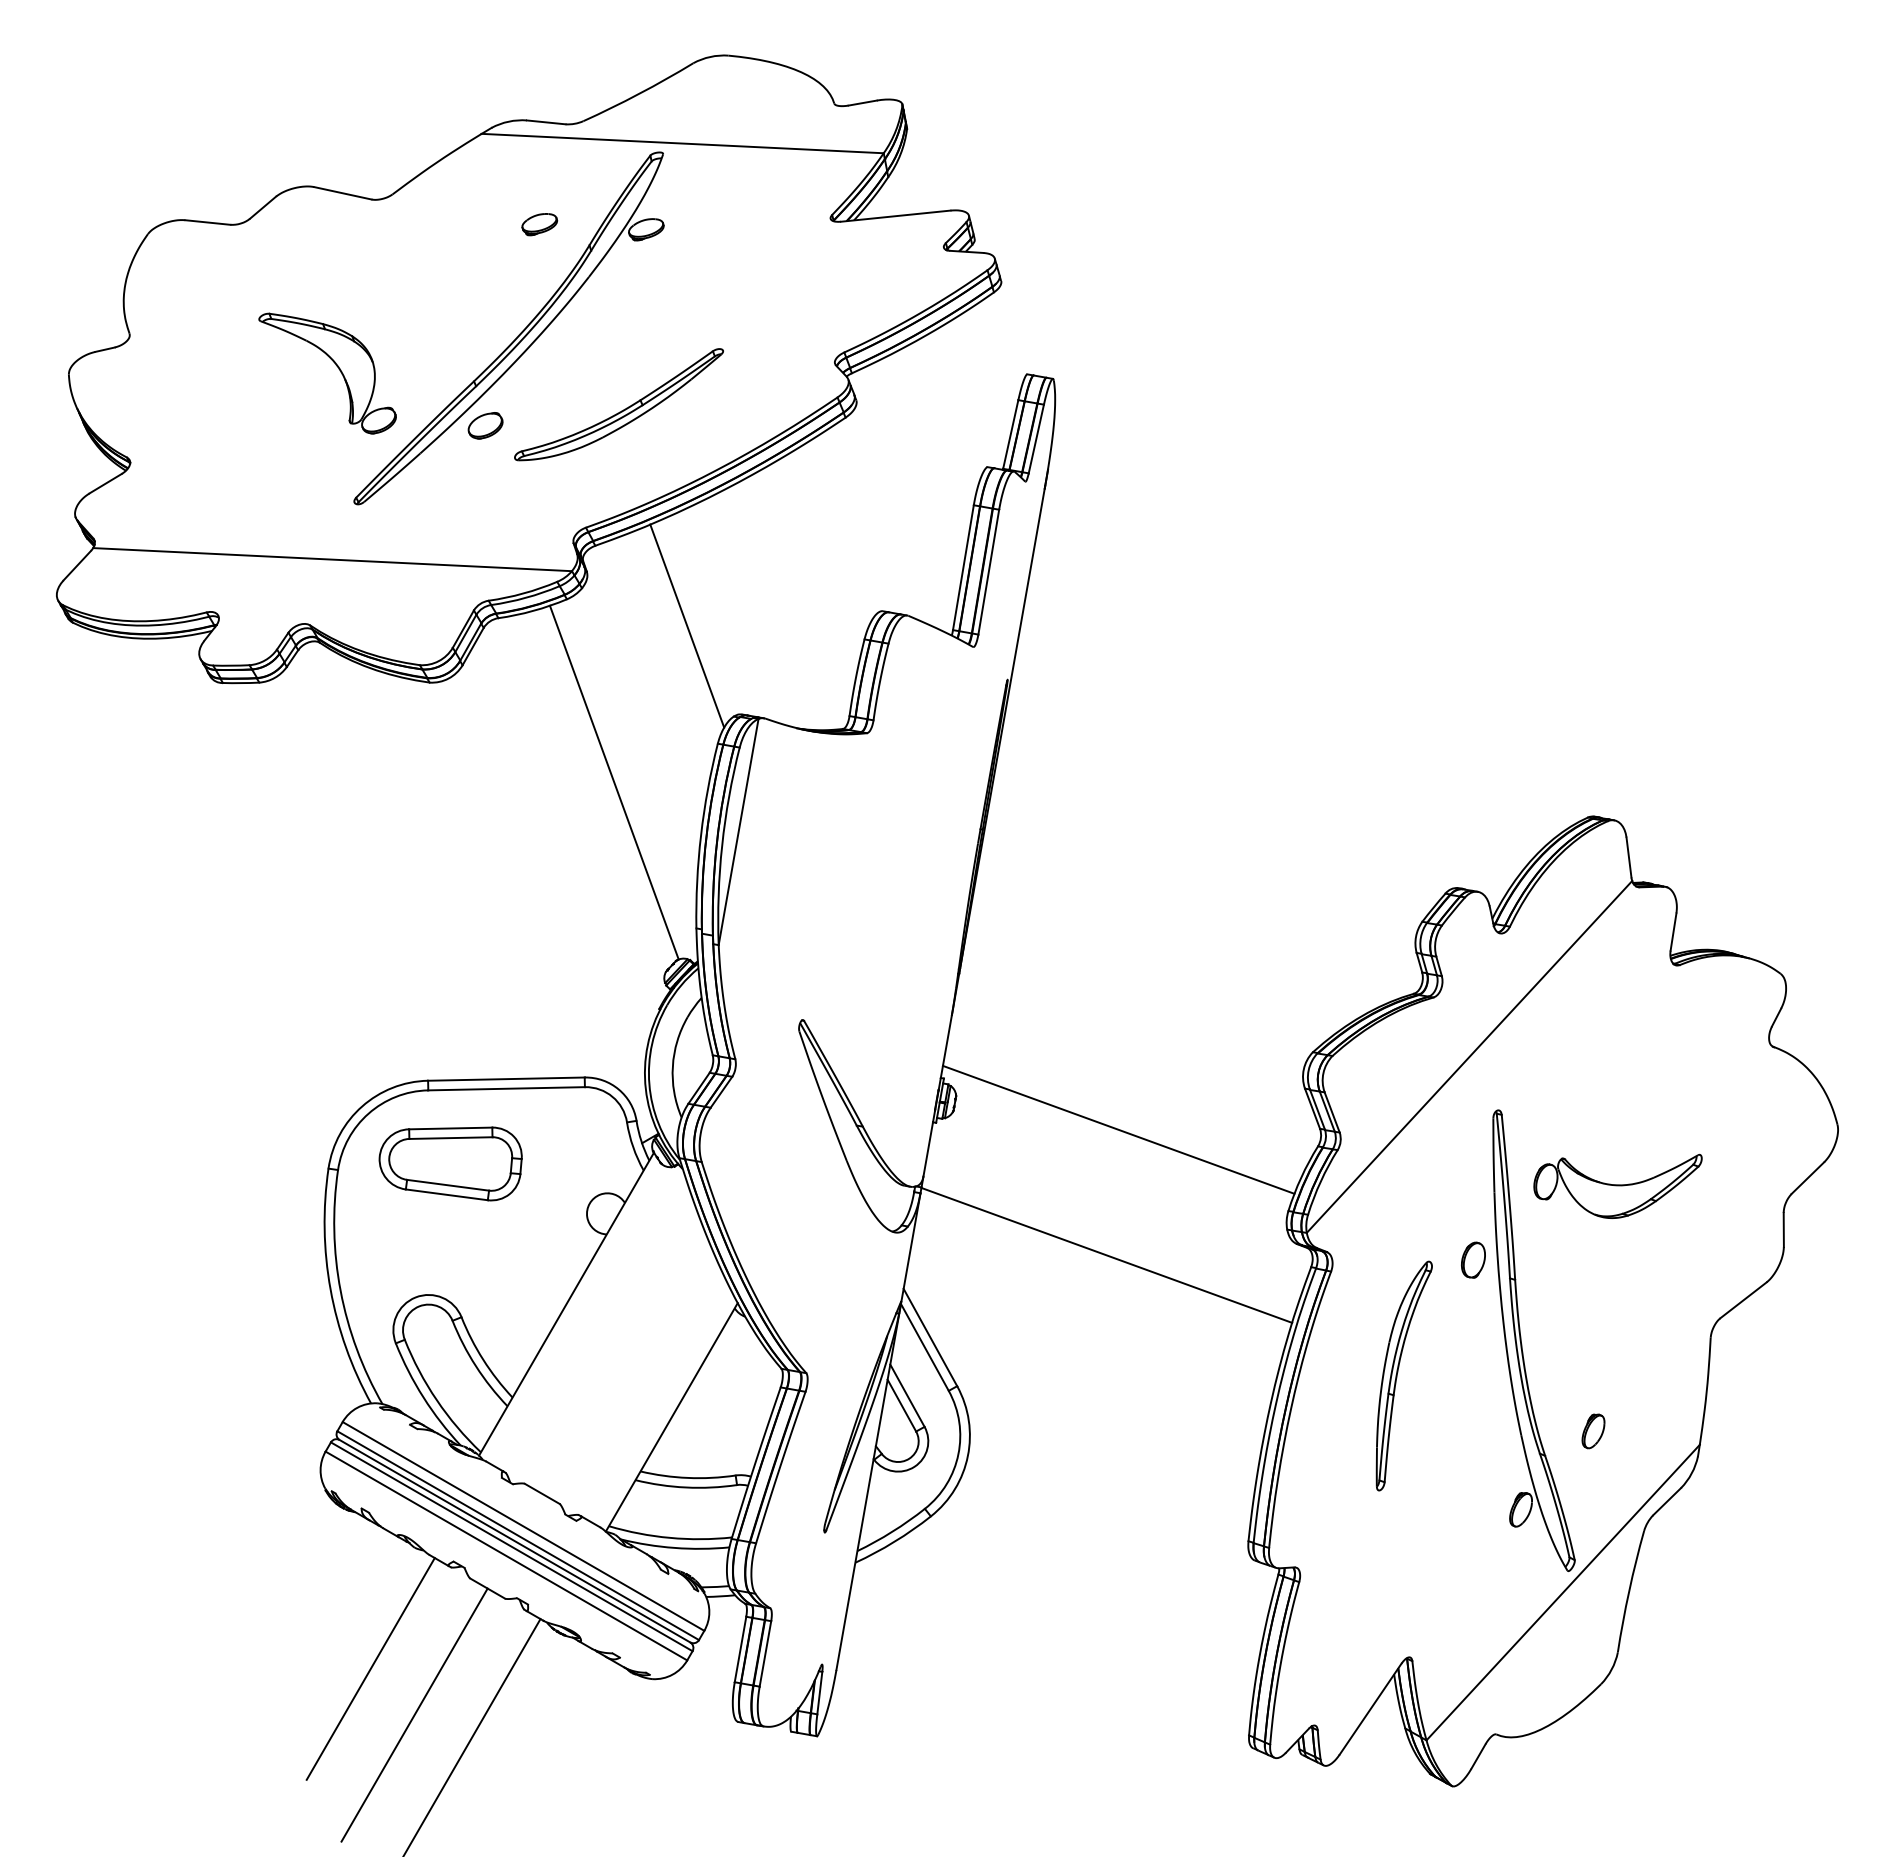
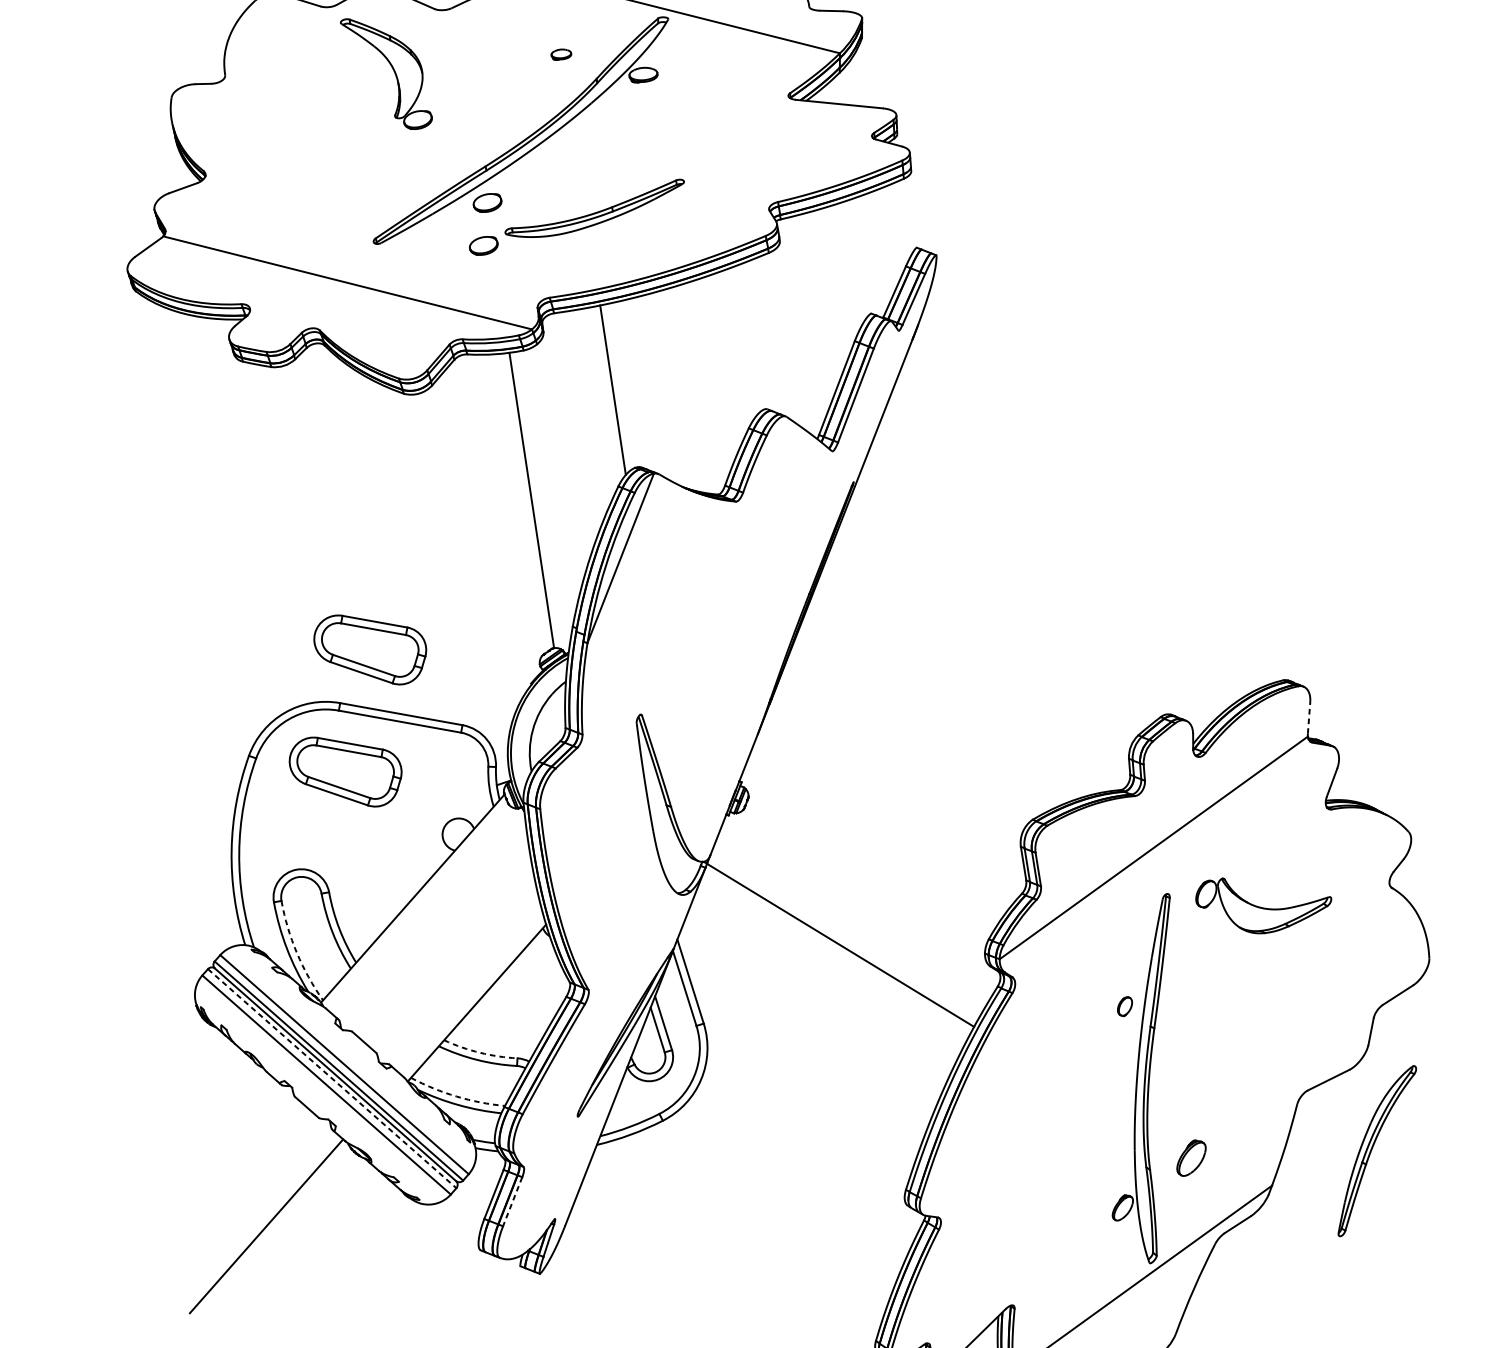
part: (539, 224) -> (561, 54), size x0.7
part: (335, 365) -> (392, 70), moved
part: (491, 479) -> (483, 245), added
line: (1628, 857) -> (1308, 717), solid -> dashed
part: (450, 1006) -> (369, 648), added
line: (1118, 1129) -> (869, 849), removed
part: (1617, 1185) -> (1261, 908), moved
part: (1473, 1259) -> (1125, 1006), size x0.7
part: (1403, 1375) -> (1376, 1150), moved
arc: (436, 1400) -> (296, 953), solid -> dashed
part: (1593, 1431) -> (1191, 1158), size x1.4
arc: (687, 1477) -> (479, 1052), solid -> dashed
arc: (670, 1537) -> (457, 1096), solid -> dashed
line: (511, 1546) -> (332, 1078), solid -> dashed
line: (765, 1654) -> (512, 1202), solid -> dashed
line: (370, 1668) -> (203, 1151), removed
line: (414, 1714) -> (230, 1193), removed

